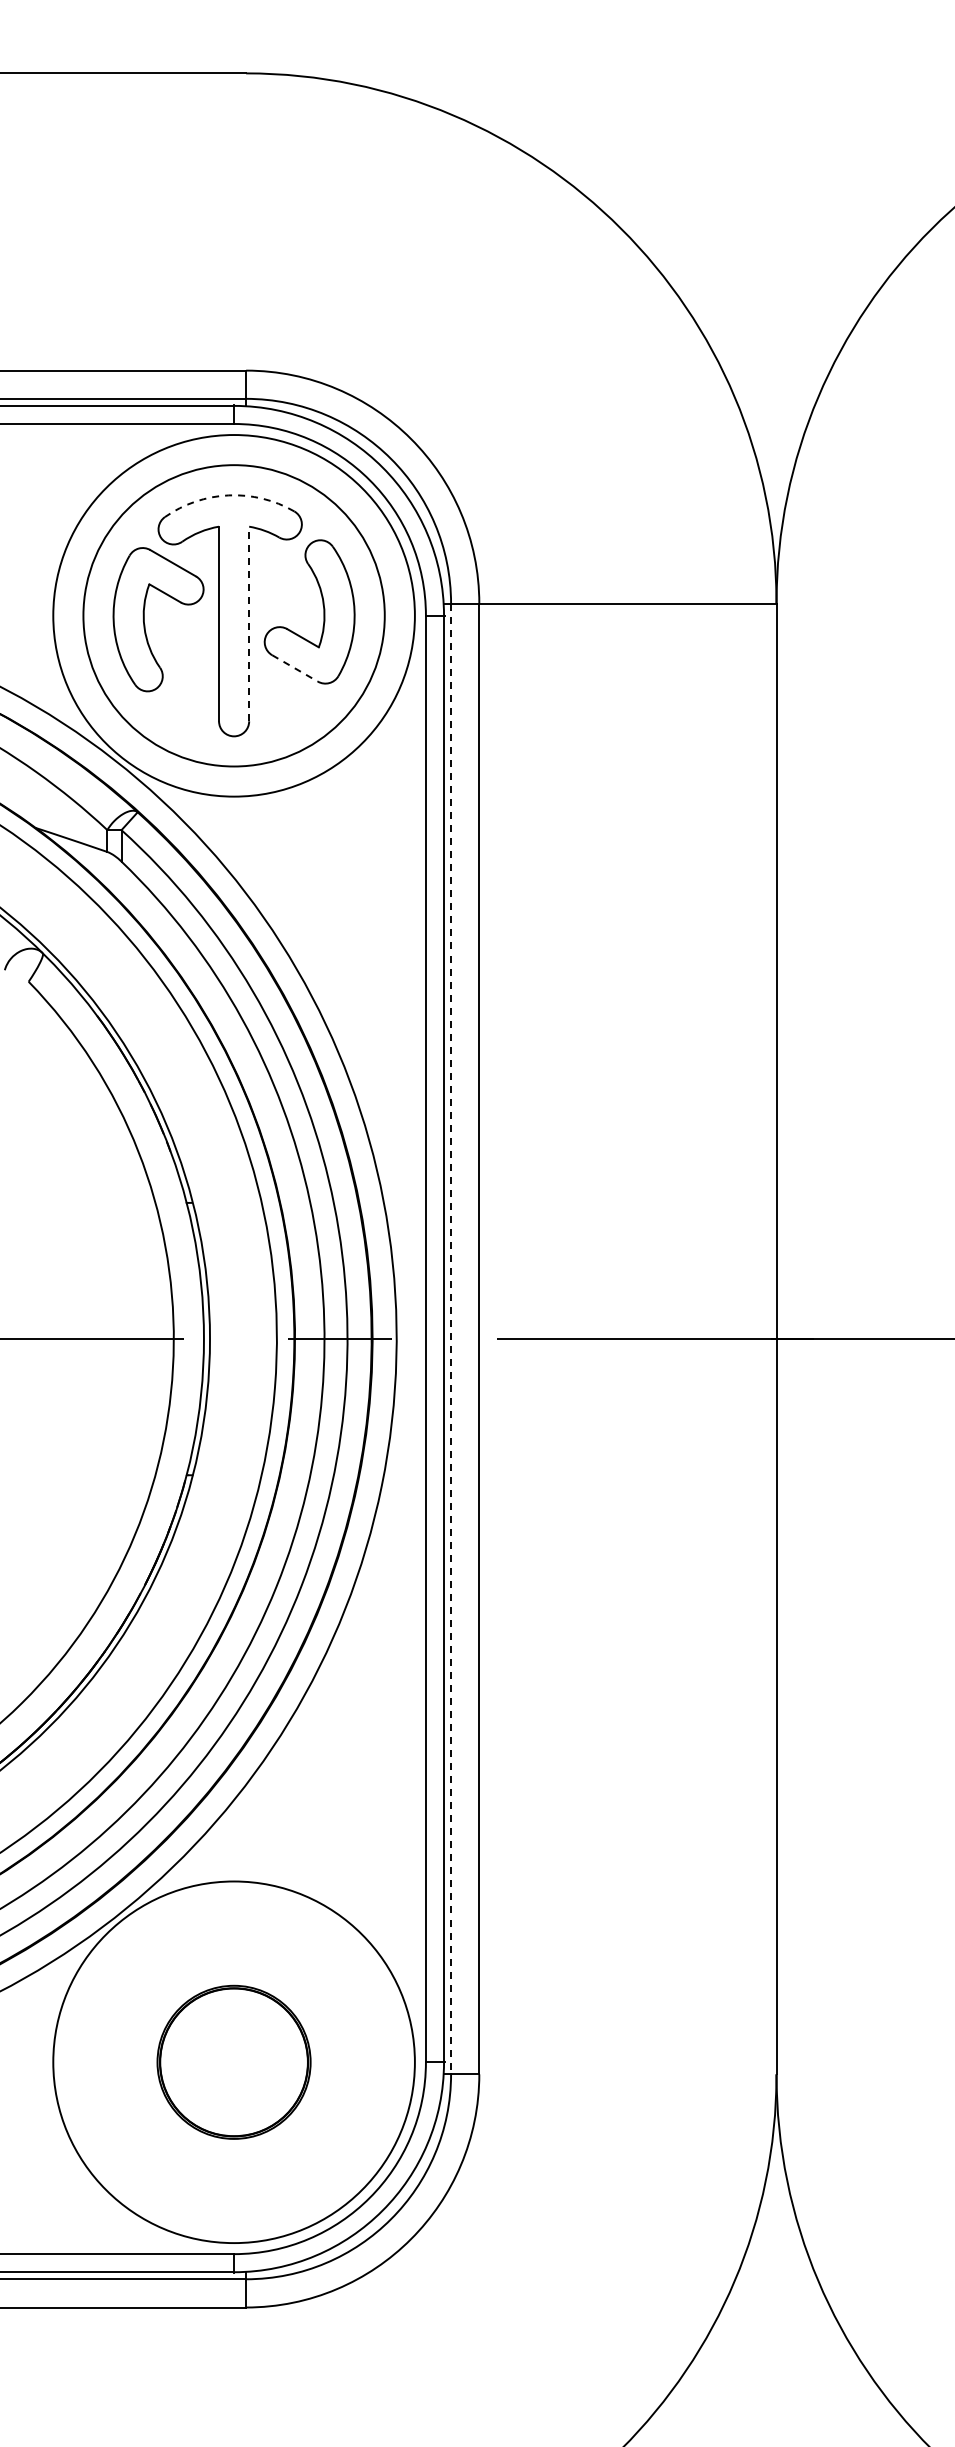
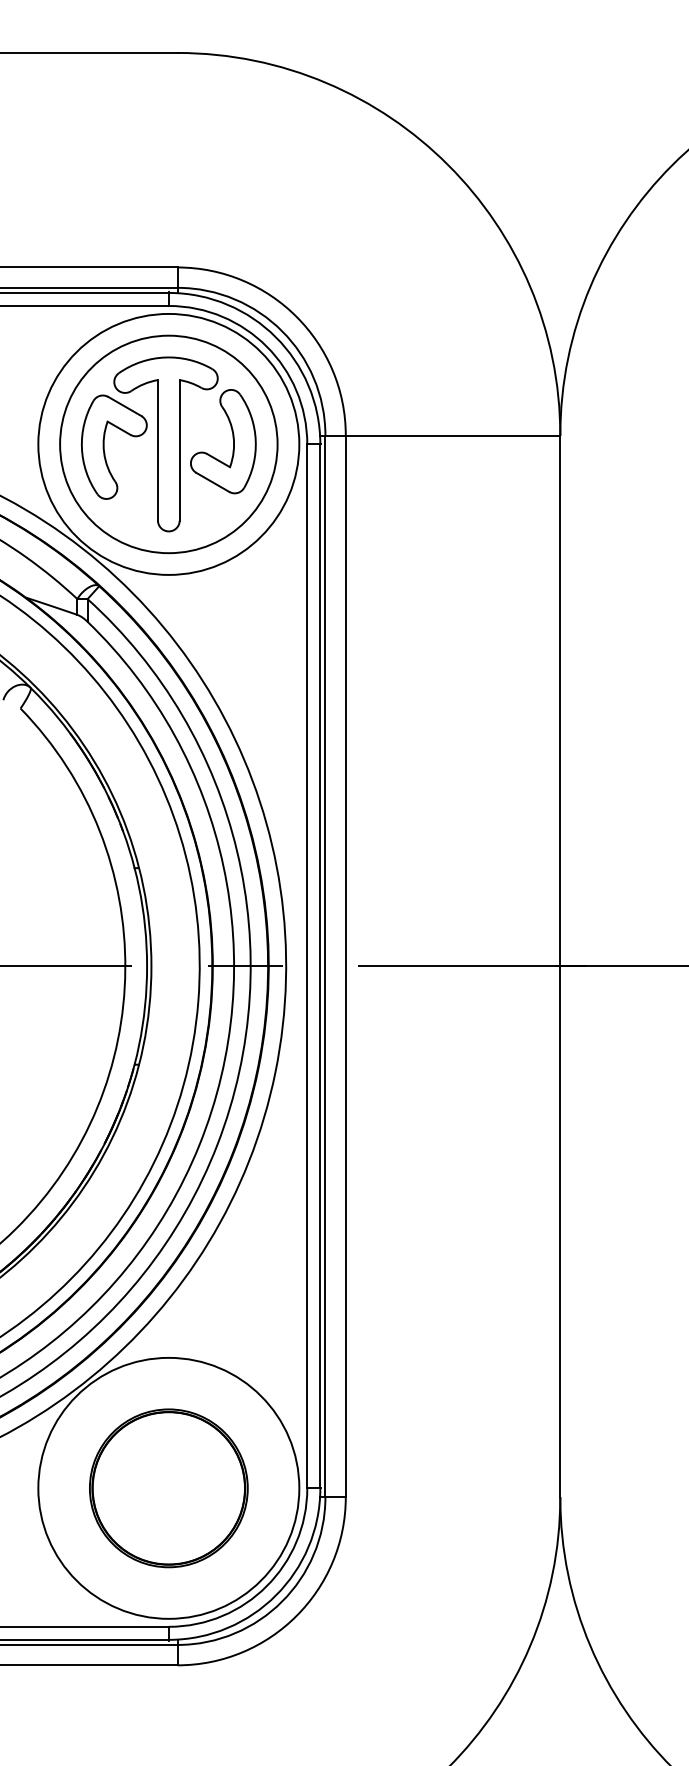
arc: (228, 495) -> (164, 357), dashed -> solid
line: (249, 623) -> (179, 449), dashed -> solid
line: (295, 668) -> (213, 482), dashed -> solid
line: (451, 1339) -> (325, 966), dashed -> solid
part: (233, 2062) -> (168, 1488), size x1.43

